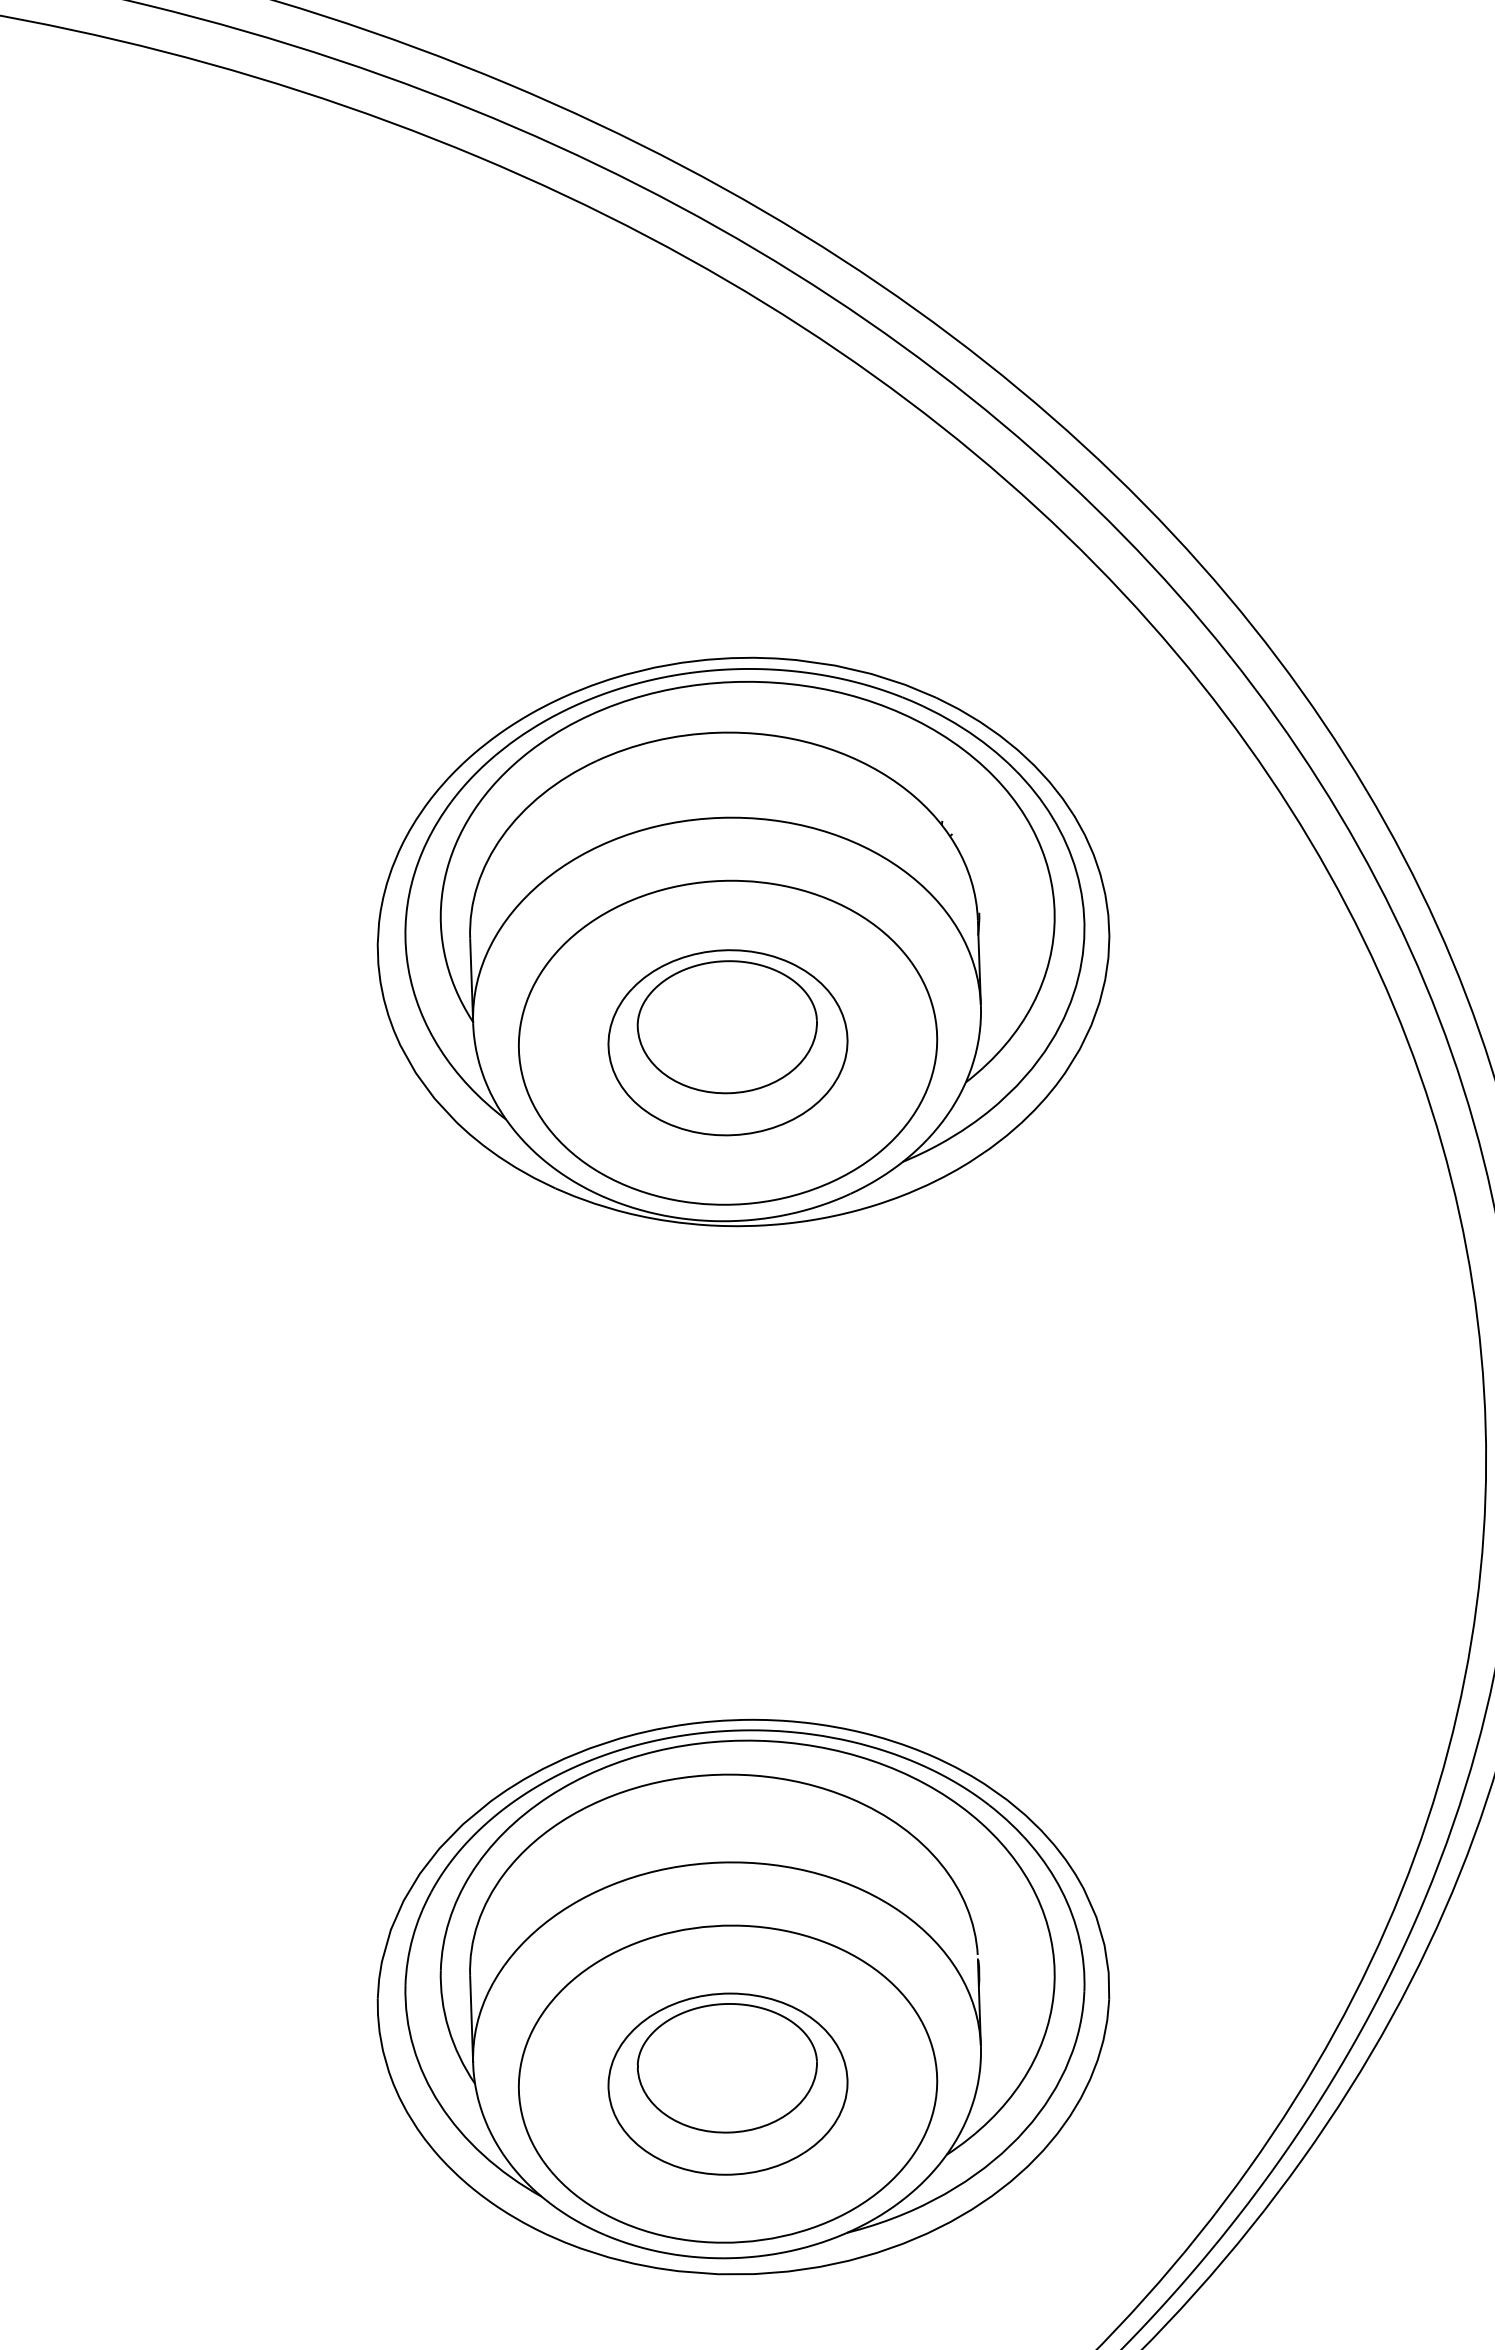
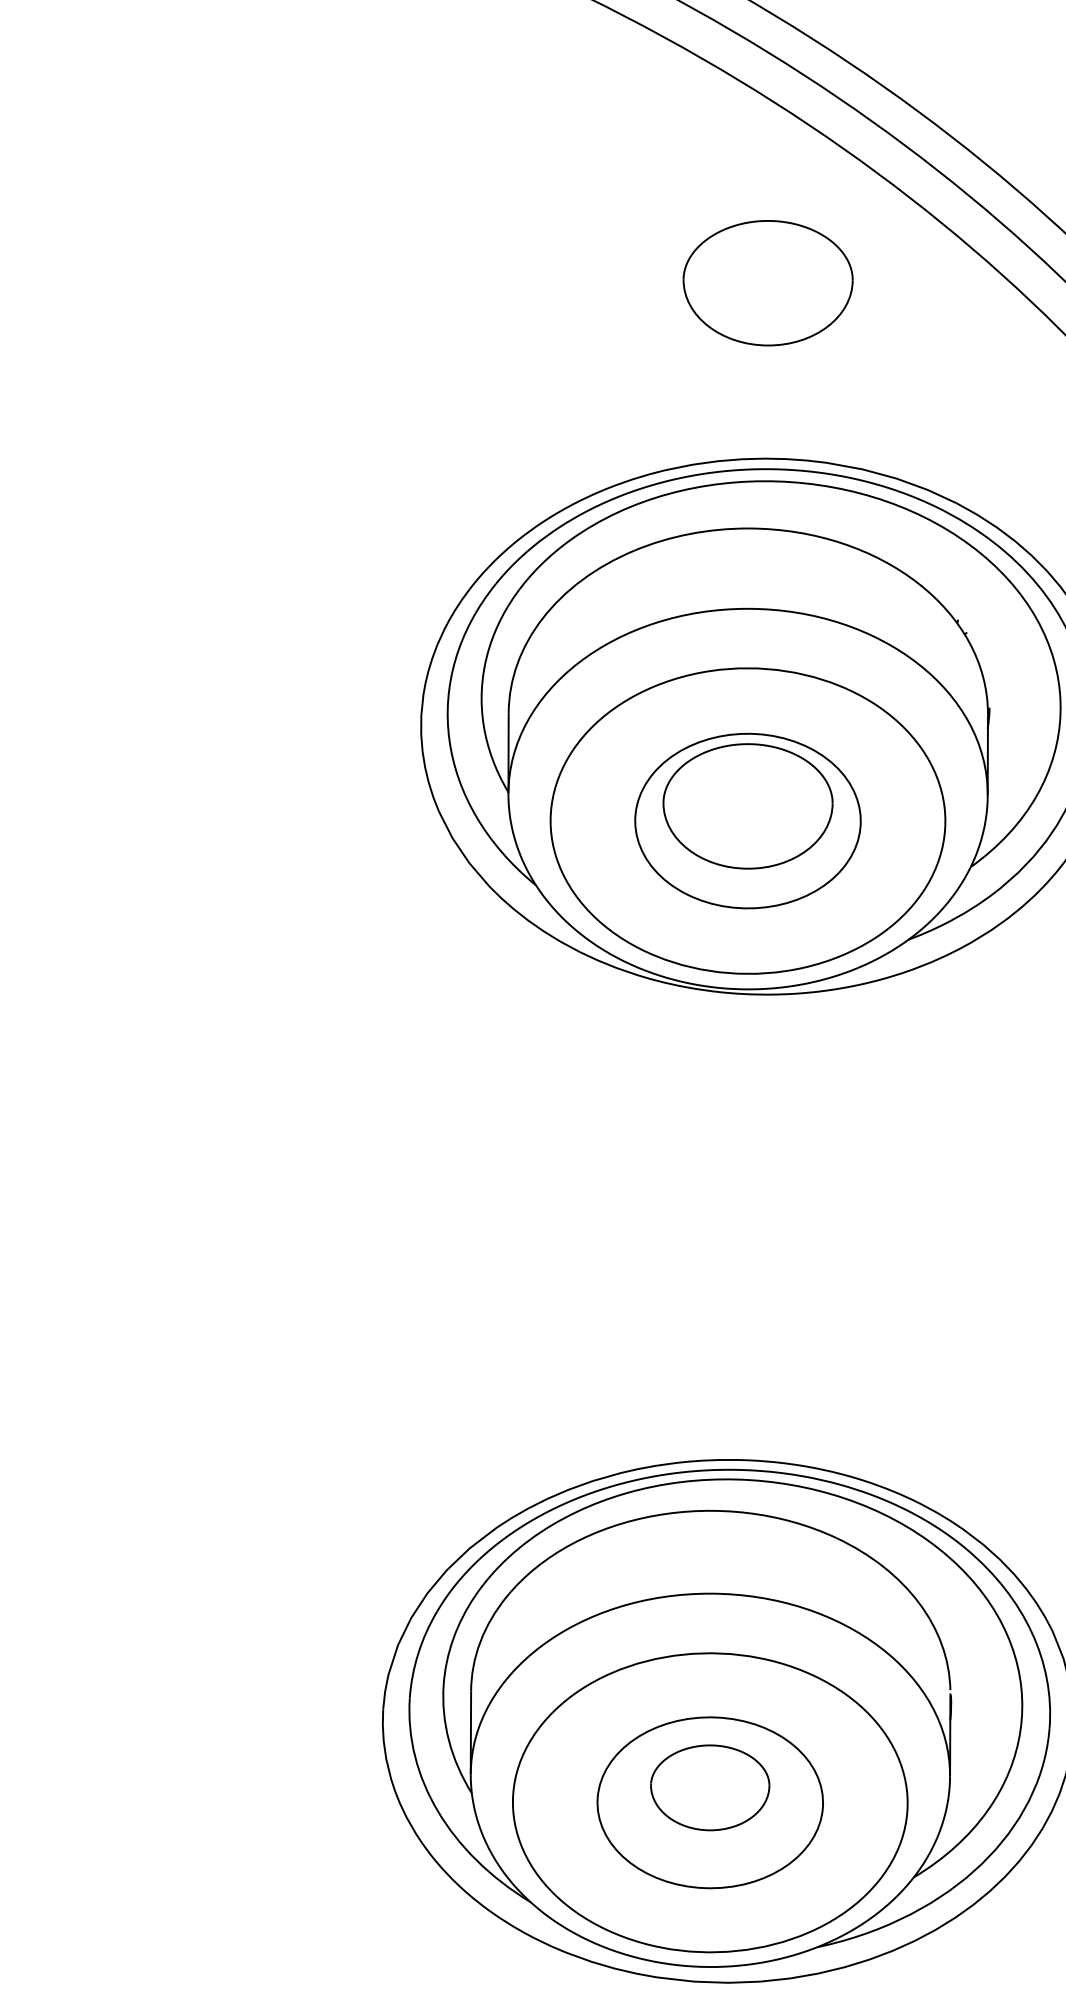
part: (726, 472) -> (767, 283), added
part: (726, 2068) -> (709, 1787), size x0.7

